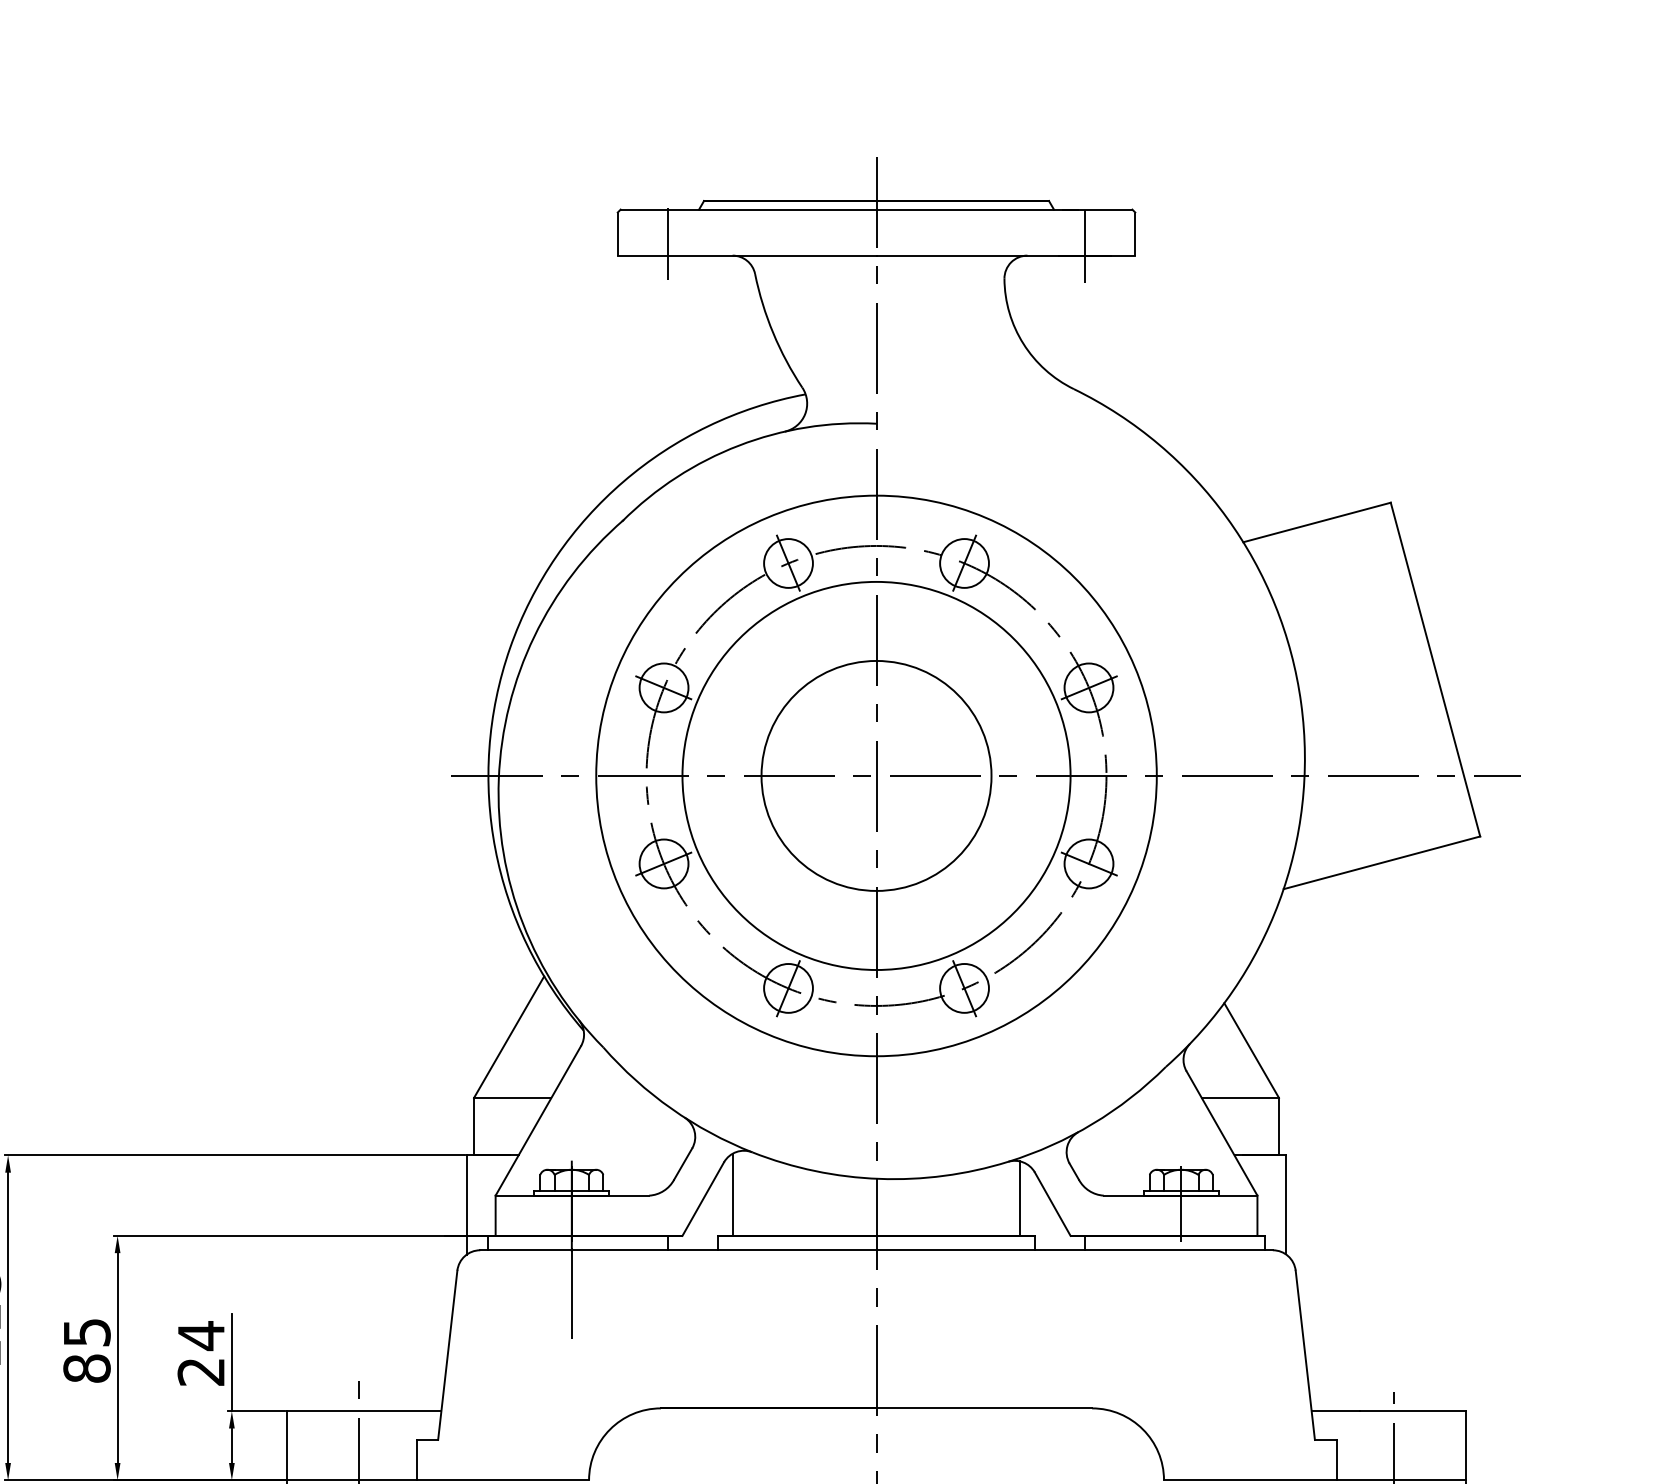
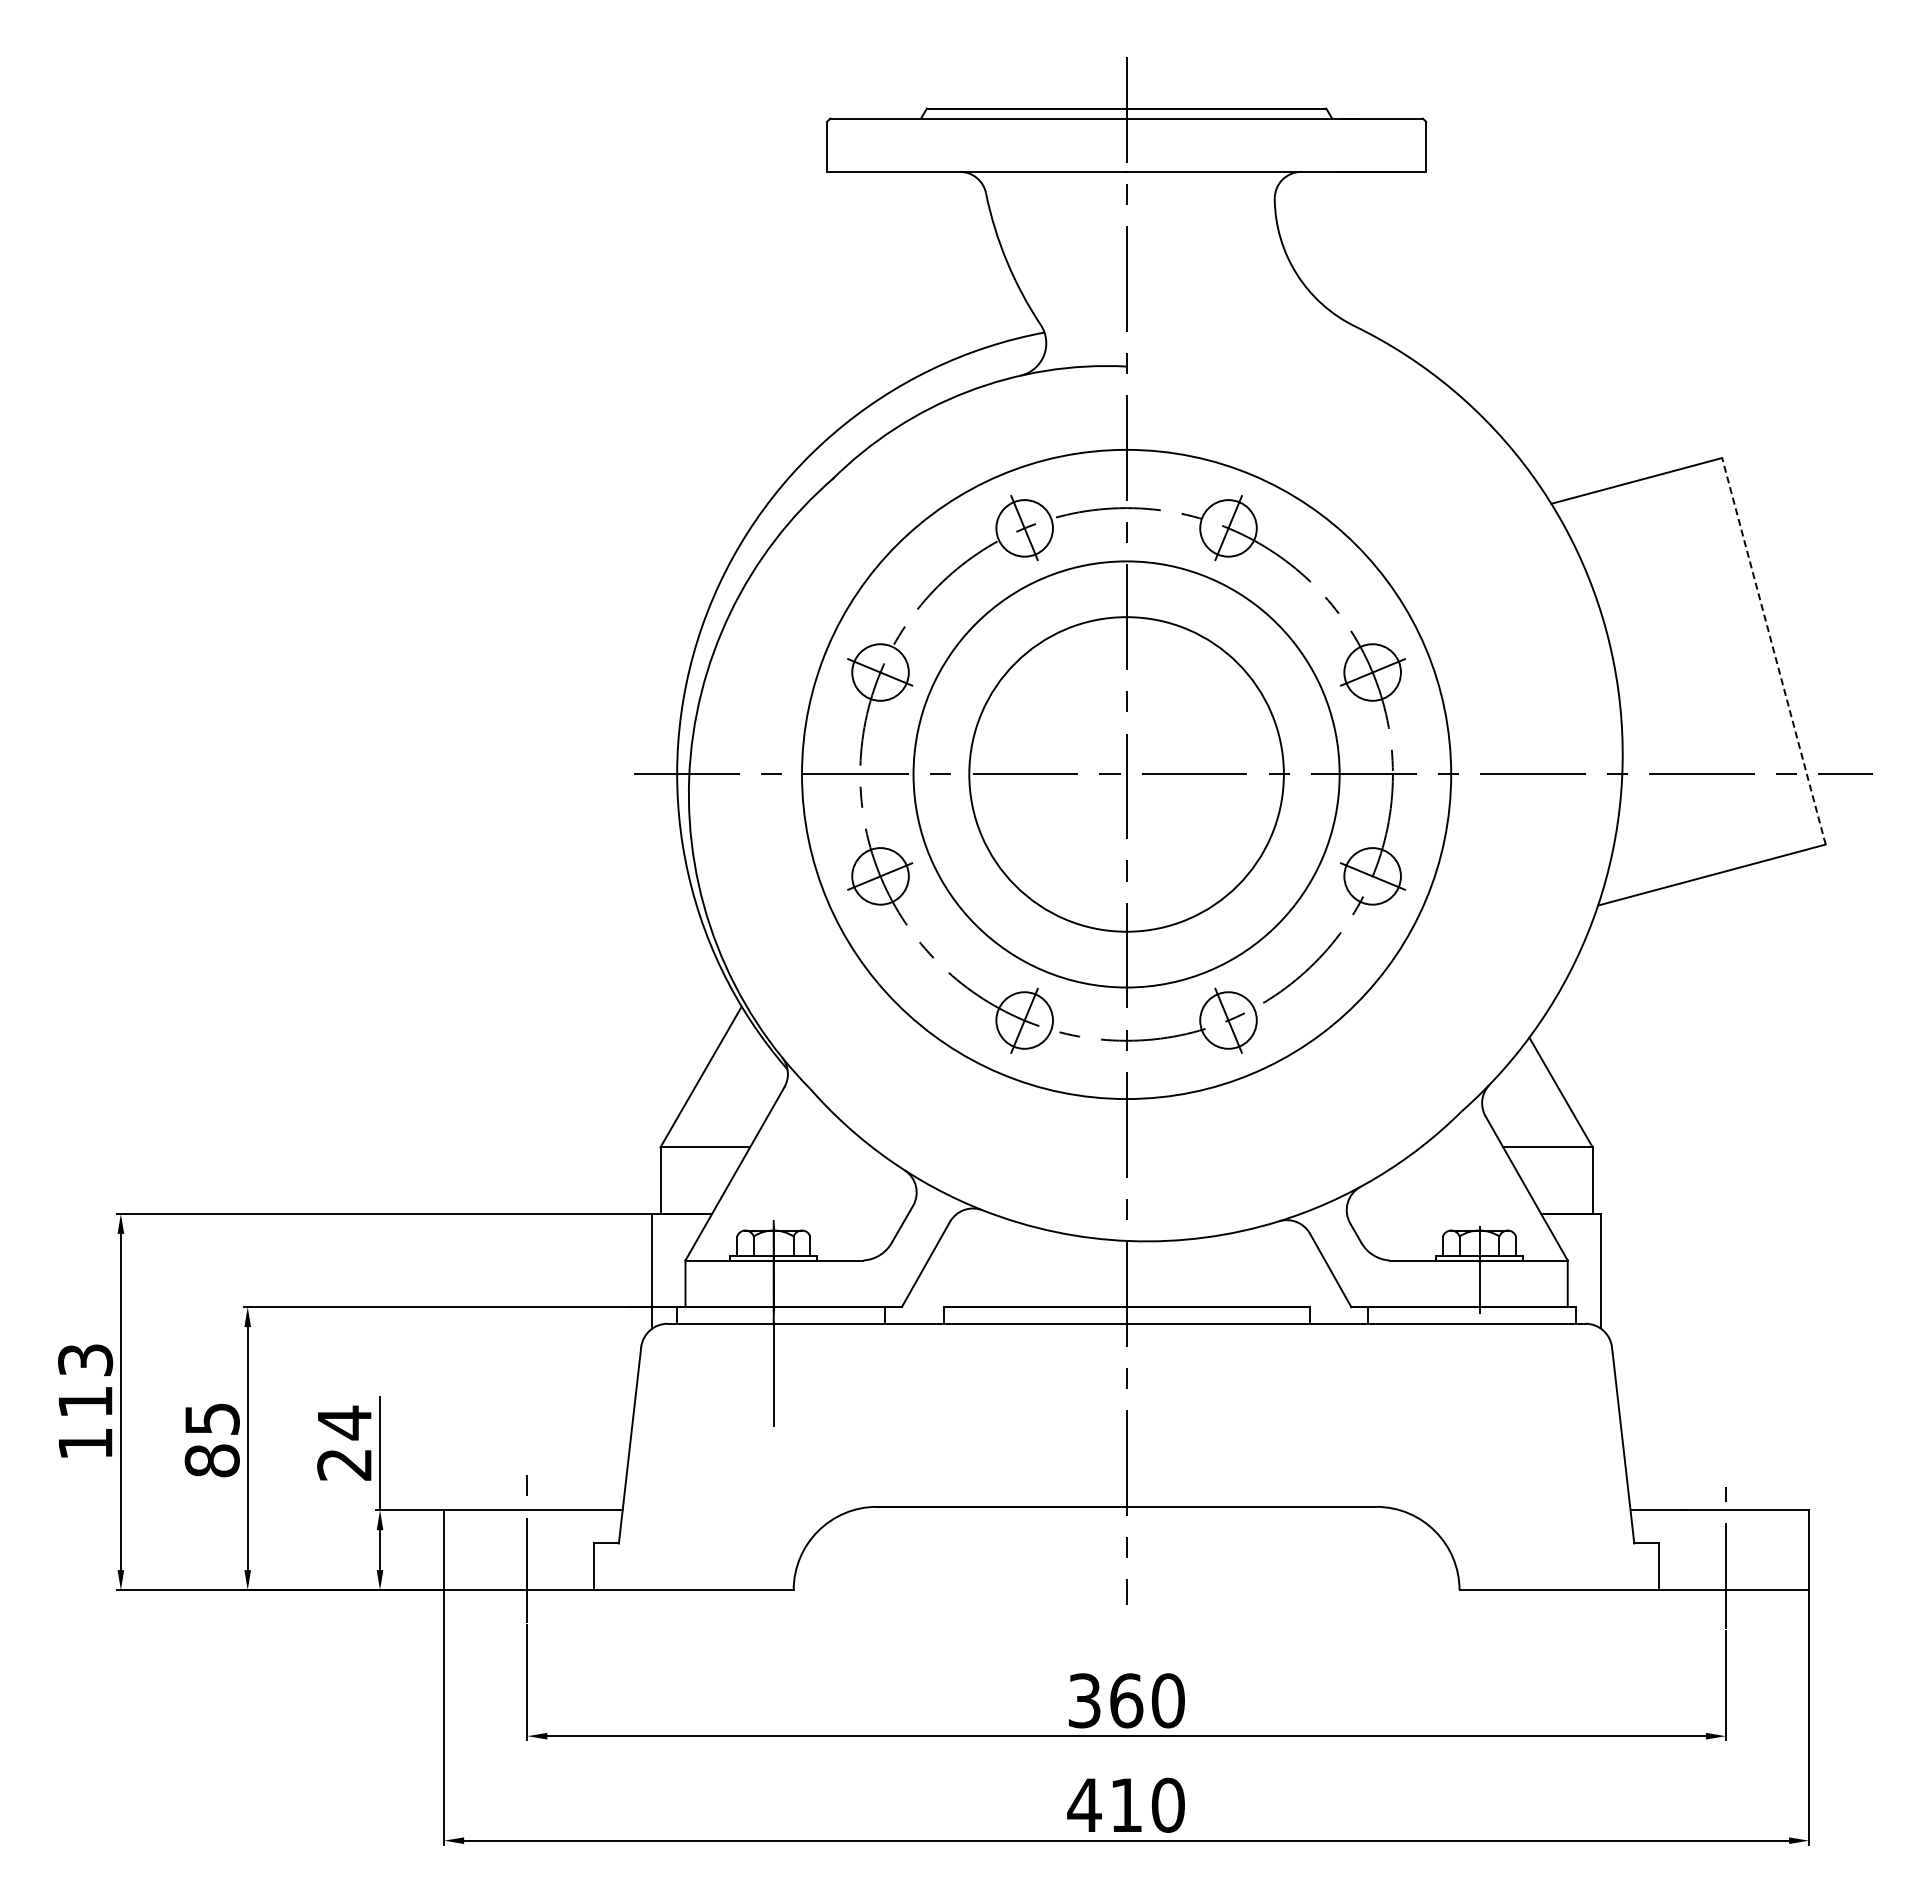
line: (668, 244) -> (885, 158), removed
line: (1084, 245) -> (1367, 160), removed
line: (1435, 668) -> (1773, 650), solid -> dashed
circle: (876, 775) -> (1126, 774), size x0.7
circle: (876, 775) -> (1126, 774), size x1.6
line: (733, 1194) -> (960, 1259), removed
line: (1020, 1198) -> (1293, 1263), removed

